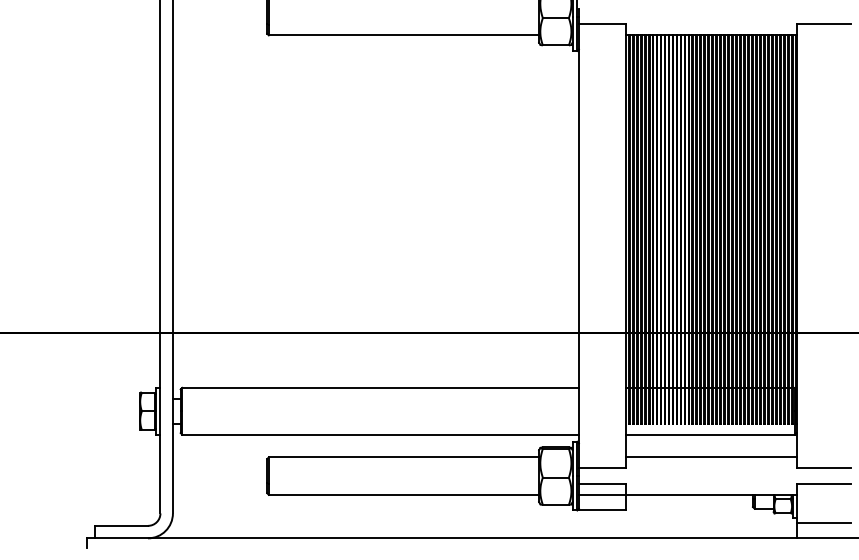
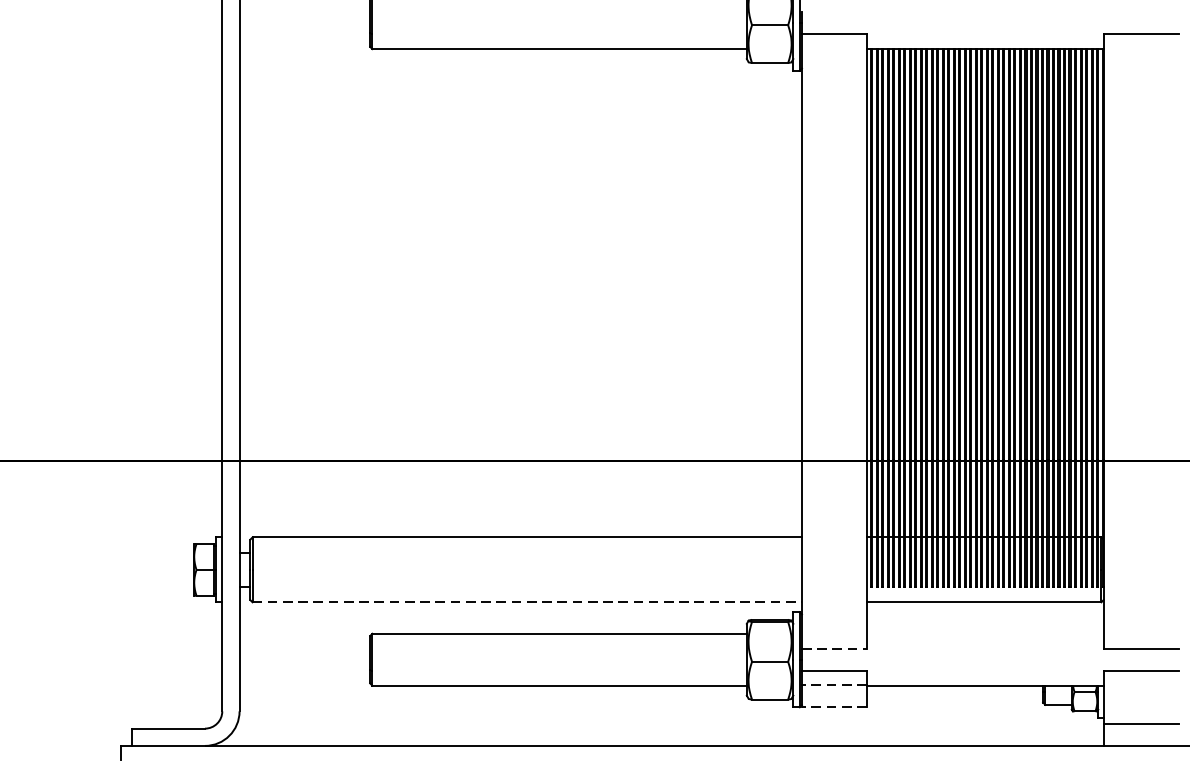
line: (381, 434) -> (528, 602), solid -> dashed
line: (710, 457) -> (984, 633), removed
line: (602, 468) -> (834, 649), solid -> dashed
line: (601, 494) -> (833, 685), solid -> dashed
line: (601, 510) -> (833, 707), solid -> dashed

